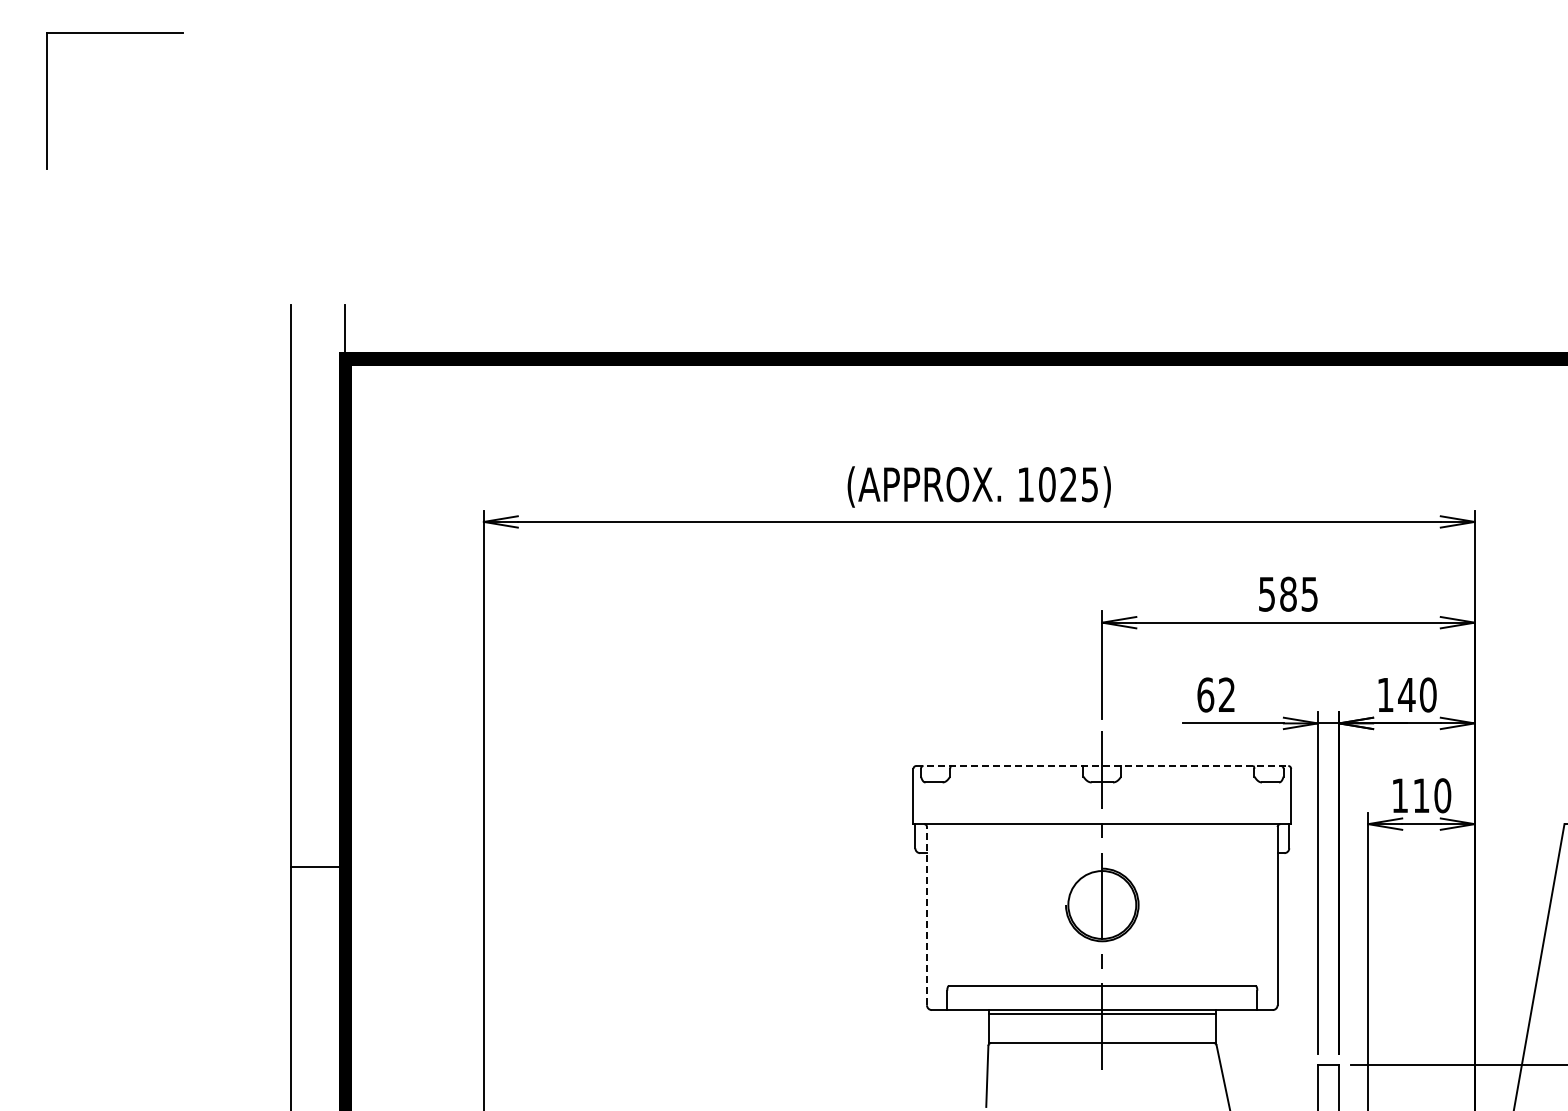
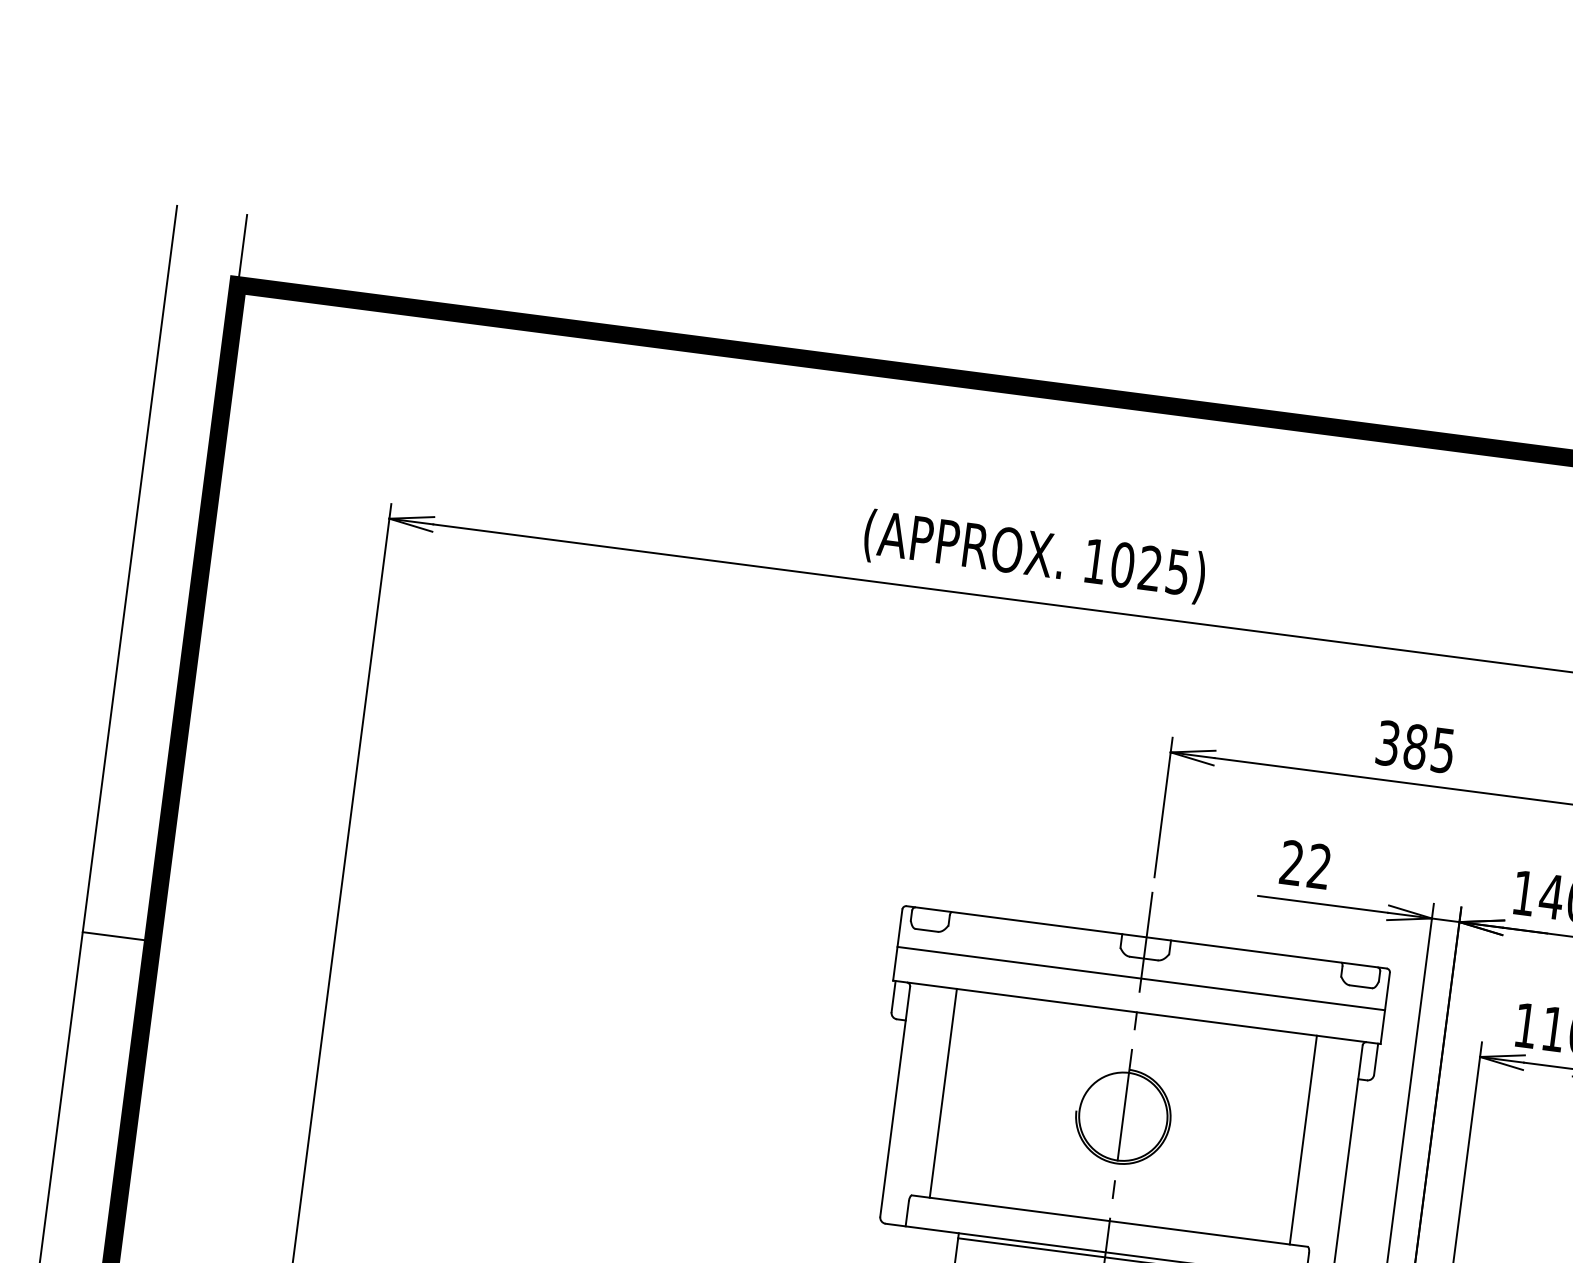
text: (1267, 593) -> (1388, 742), 585 -> 385
text: (1205, 694) -> (1291, 862), 62 -> 22
line: (1102, 766) -> (1146, 938), dashed -> solid
line: (1102, 797) -> (1141, 978), added
line: (962, 904) -> (942, 1092), added
line: (1241, 904) -> (1303, 1139), added
line: (926, 915) -> (894, 1100), dashed -> solid

